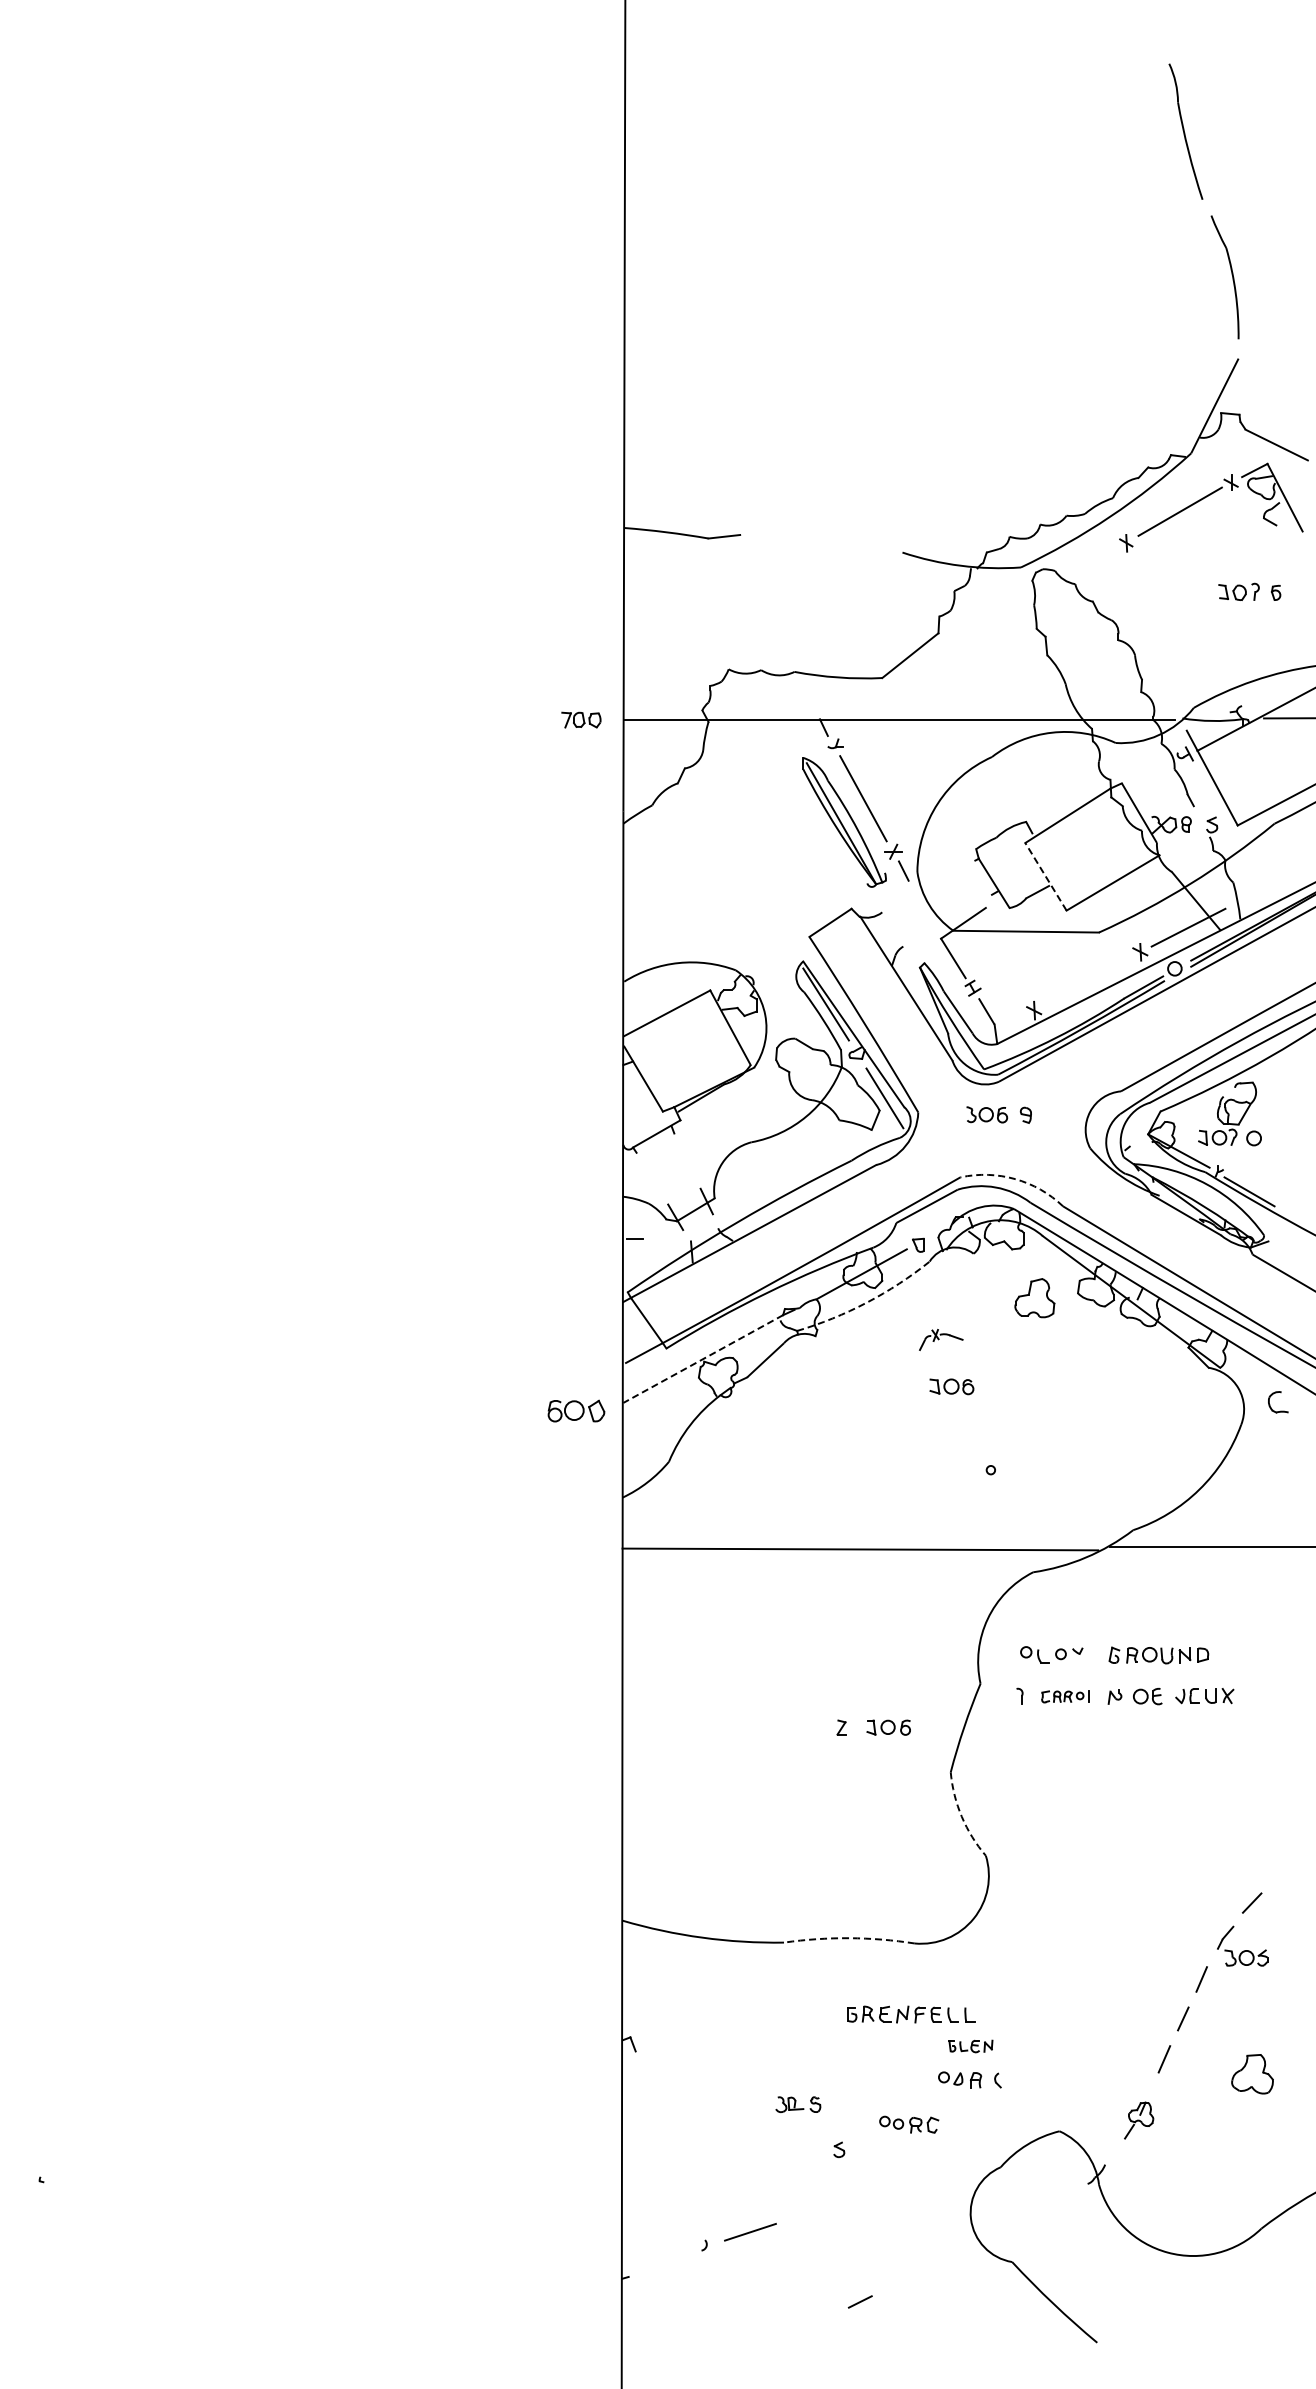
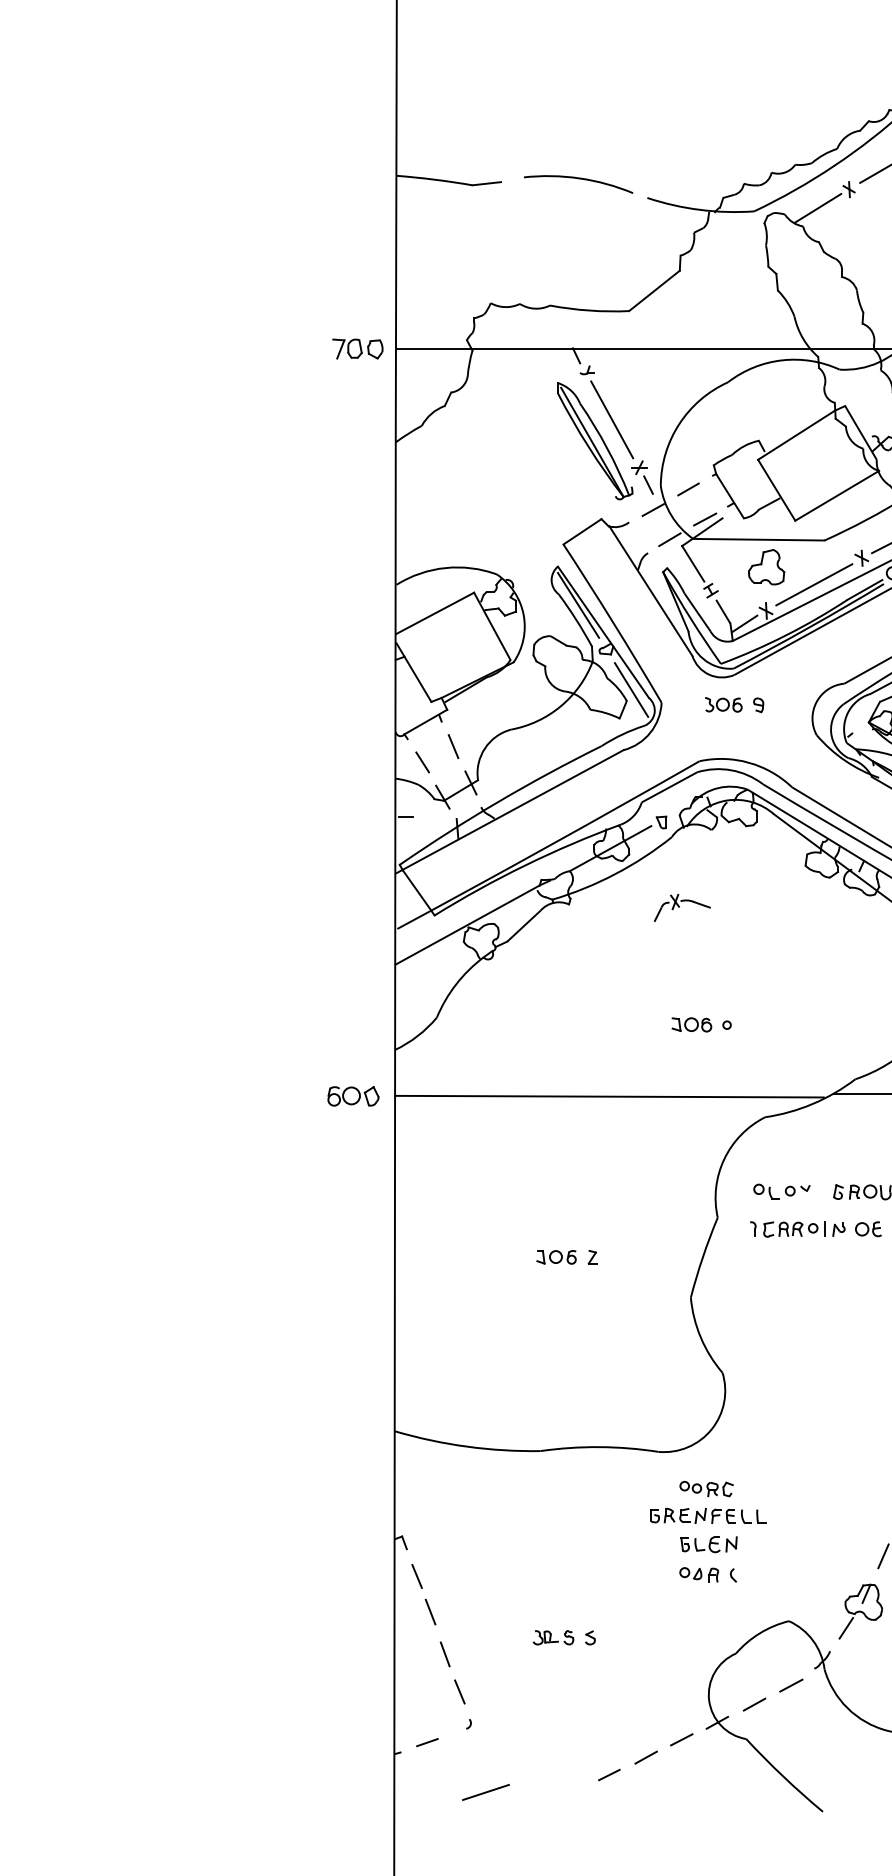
arc: (825, 531) -> (577, 178), added
line: (1091, 563) -> (817, 207), added
part: (581, 719) -> (357, 348), size x1.43
line: (947, 875) -> (687, 489), added
line: (1045, 876) -> (776, 489), dashed -> solid
line: (908, 898) -> (652, 509), added
line: (966, 908) -> (705, 518), added
line: (927, 931) -> (669, 539), added
line: (1087, 981) -> (814, 584), added
line: (1010, 1024) -> (744, 623), added
line: (687, 1160) -> (453, 746), added
line: (653, 1178) -> (422, 762), added
arc: (1015, 1179) -> (749, 763), dashed -> solid
part: (1034, 1298) -> (766, 567), moved
arc: (866, 1302) -> (614, 874), dashed -> solid
part: (940, 1339) -> (681, 907), size x1.43
line: (702, 1359) -> (467, 925), dashed -> solid
part: (951, 1386) -> (691, 1024), moved
part: (576, 1410) -> (353, 1095), moved
part: (1065, 1696) -> (794, 1229), size x1.43
part: (888, 1727) -> (556, 1257), moved
arc: (961, 1816) -> (700, 1337), dashed -> solid
arc: (849, 1938) -> (599, 1447), dashed -> solid
part: (911, 2014) -> (708, 1515), moved
part: (970, 2046) -> (708, 1544), size x1.43
line: (646, 2081) -> (416, 1576), added
part: (798, 2104) -> (553, 1637), moved
line: (661, 2120) -> (430, 1611), added
part: (1138, 2120) -> (860, 1611), size x1.67
part: (909, 2124) -> (706, 1488), moved
line: (678, 2167) -> (445, 1653), added
line: (1061, 2202) -> (790, 1685), added
line: (694, 2209) -> (459, 1691), added
line: (1021, 2223) -> (754, 1704), added
line: (750, 2232) -> (486, 1792), moved
line: (979, 2243) -> (716, 1722), added
line: (940, 2262) -> (681, 1739), added
line: (658, 2265) -> (427, 1742), added
line: (901, 2282) -> (646, 1757), added

